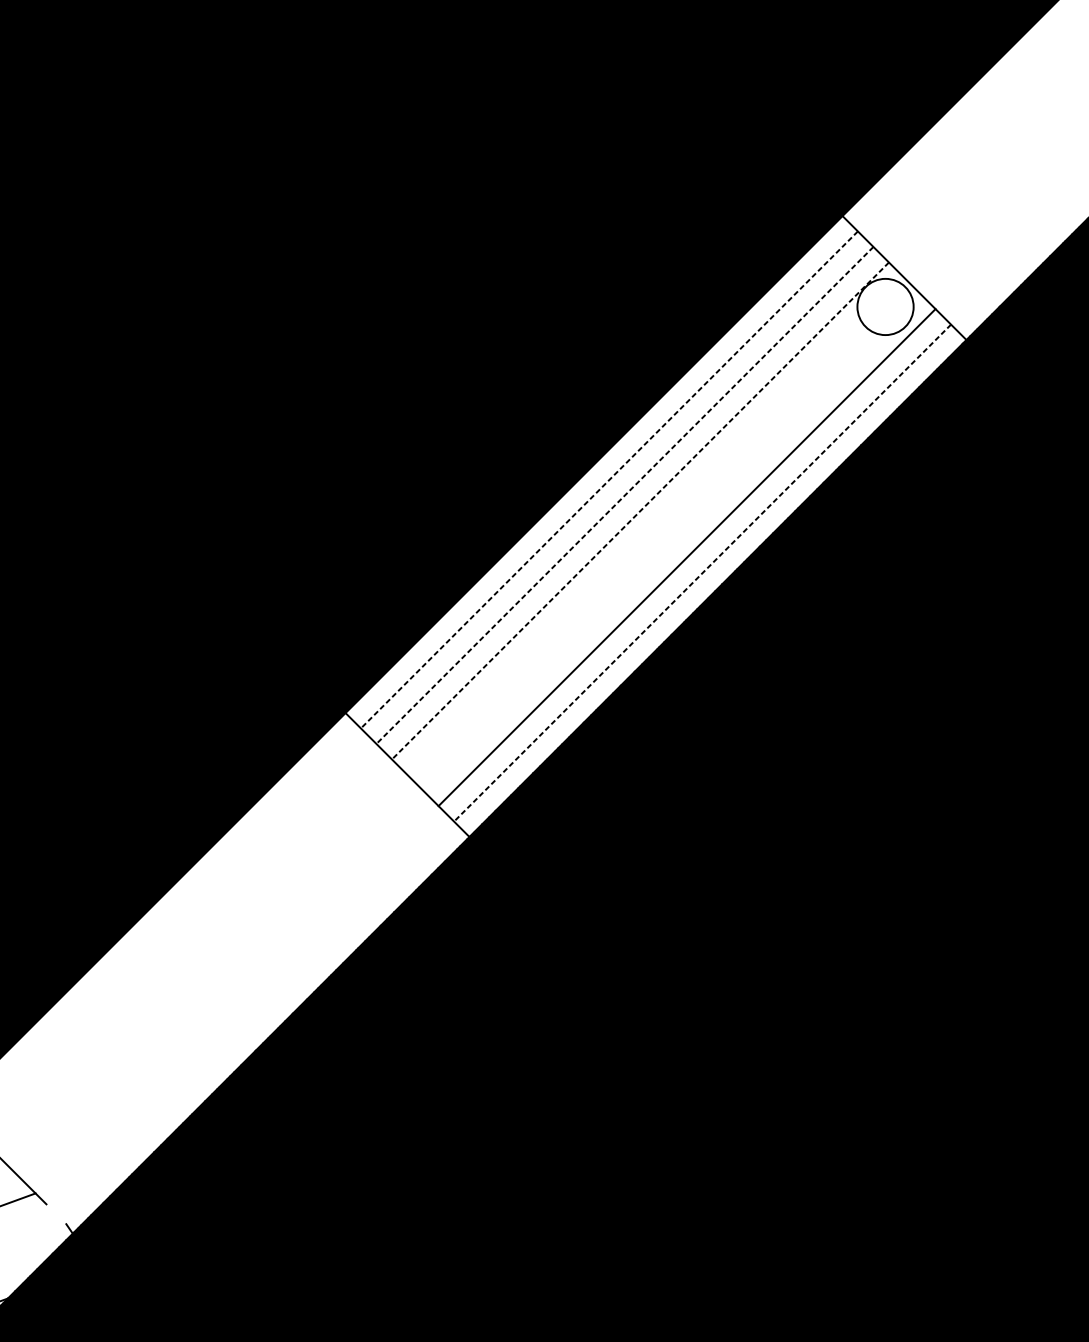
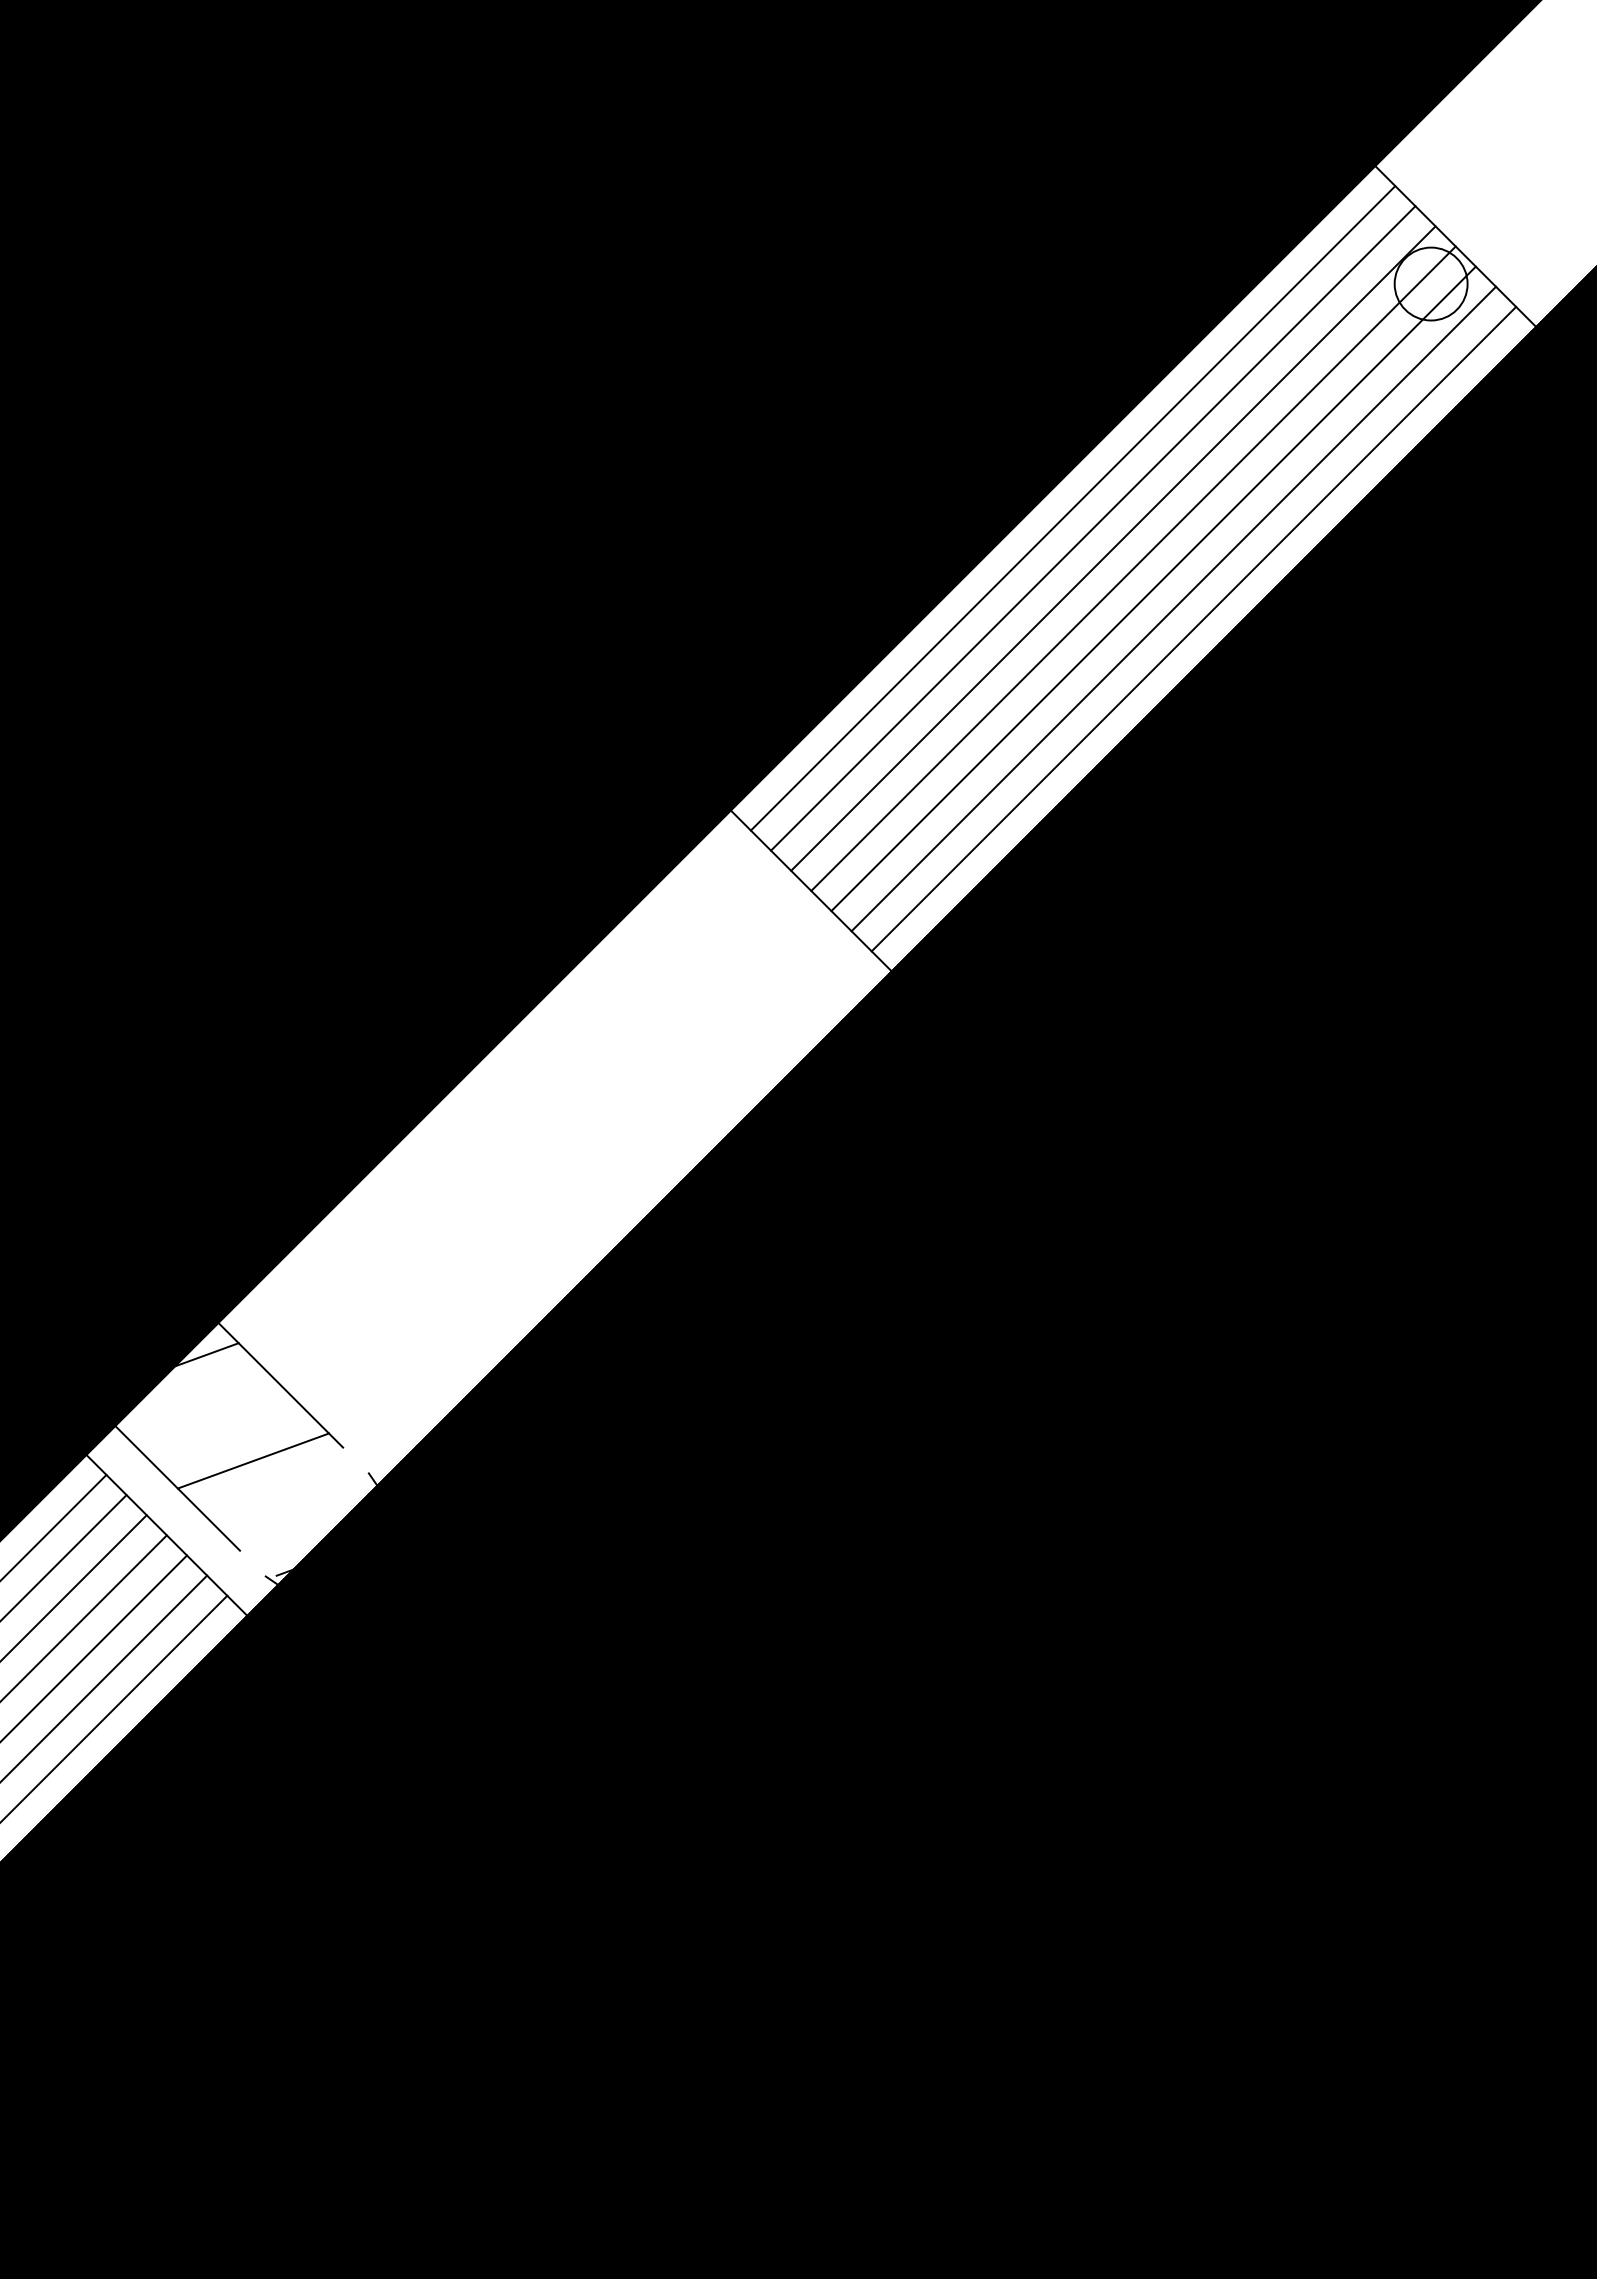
line: (609, 480) -> (1073, 508), dashed -> solid
line: (625, 495) -> (1093, 528), dashed -> solid
line: (640, 510) -> (1113, 548), dashed -> solid
line: (656, 526) -> (1133, 568), added
line: (671, 541) -> (1153, 588), added
line: (702, 573) -> (1193, 629), dashed -> solid

